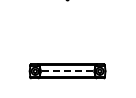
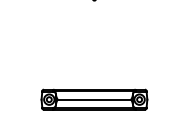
line: (67, 71) -> (94, 99), dashed -> solid

